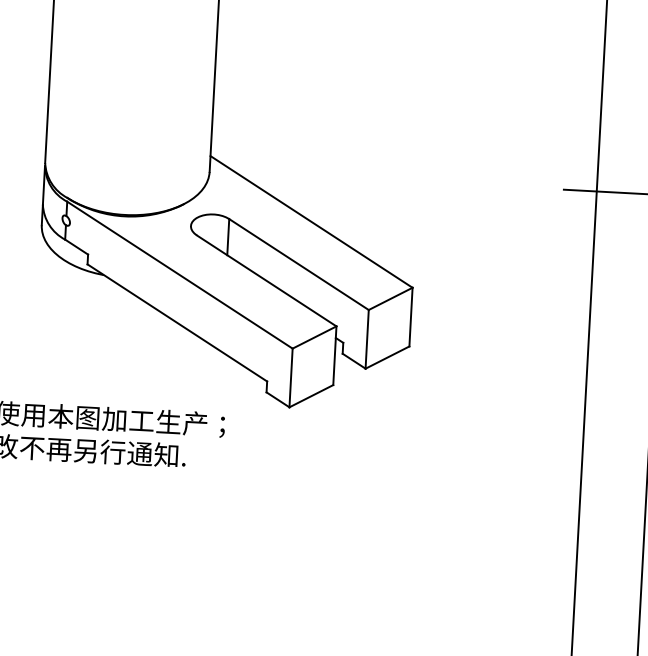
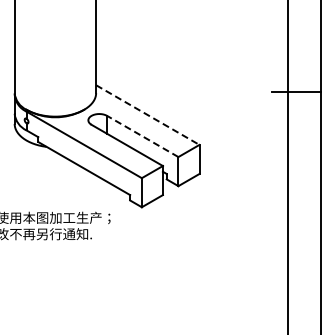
line: (310, 222) -> (147, 115), solid -> dashed
line: (298, 264) -> (142, 136), solid -> dashed

